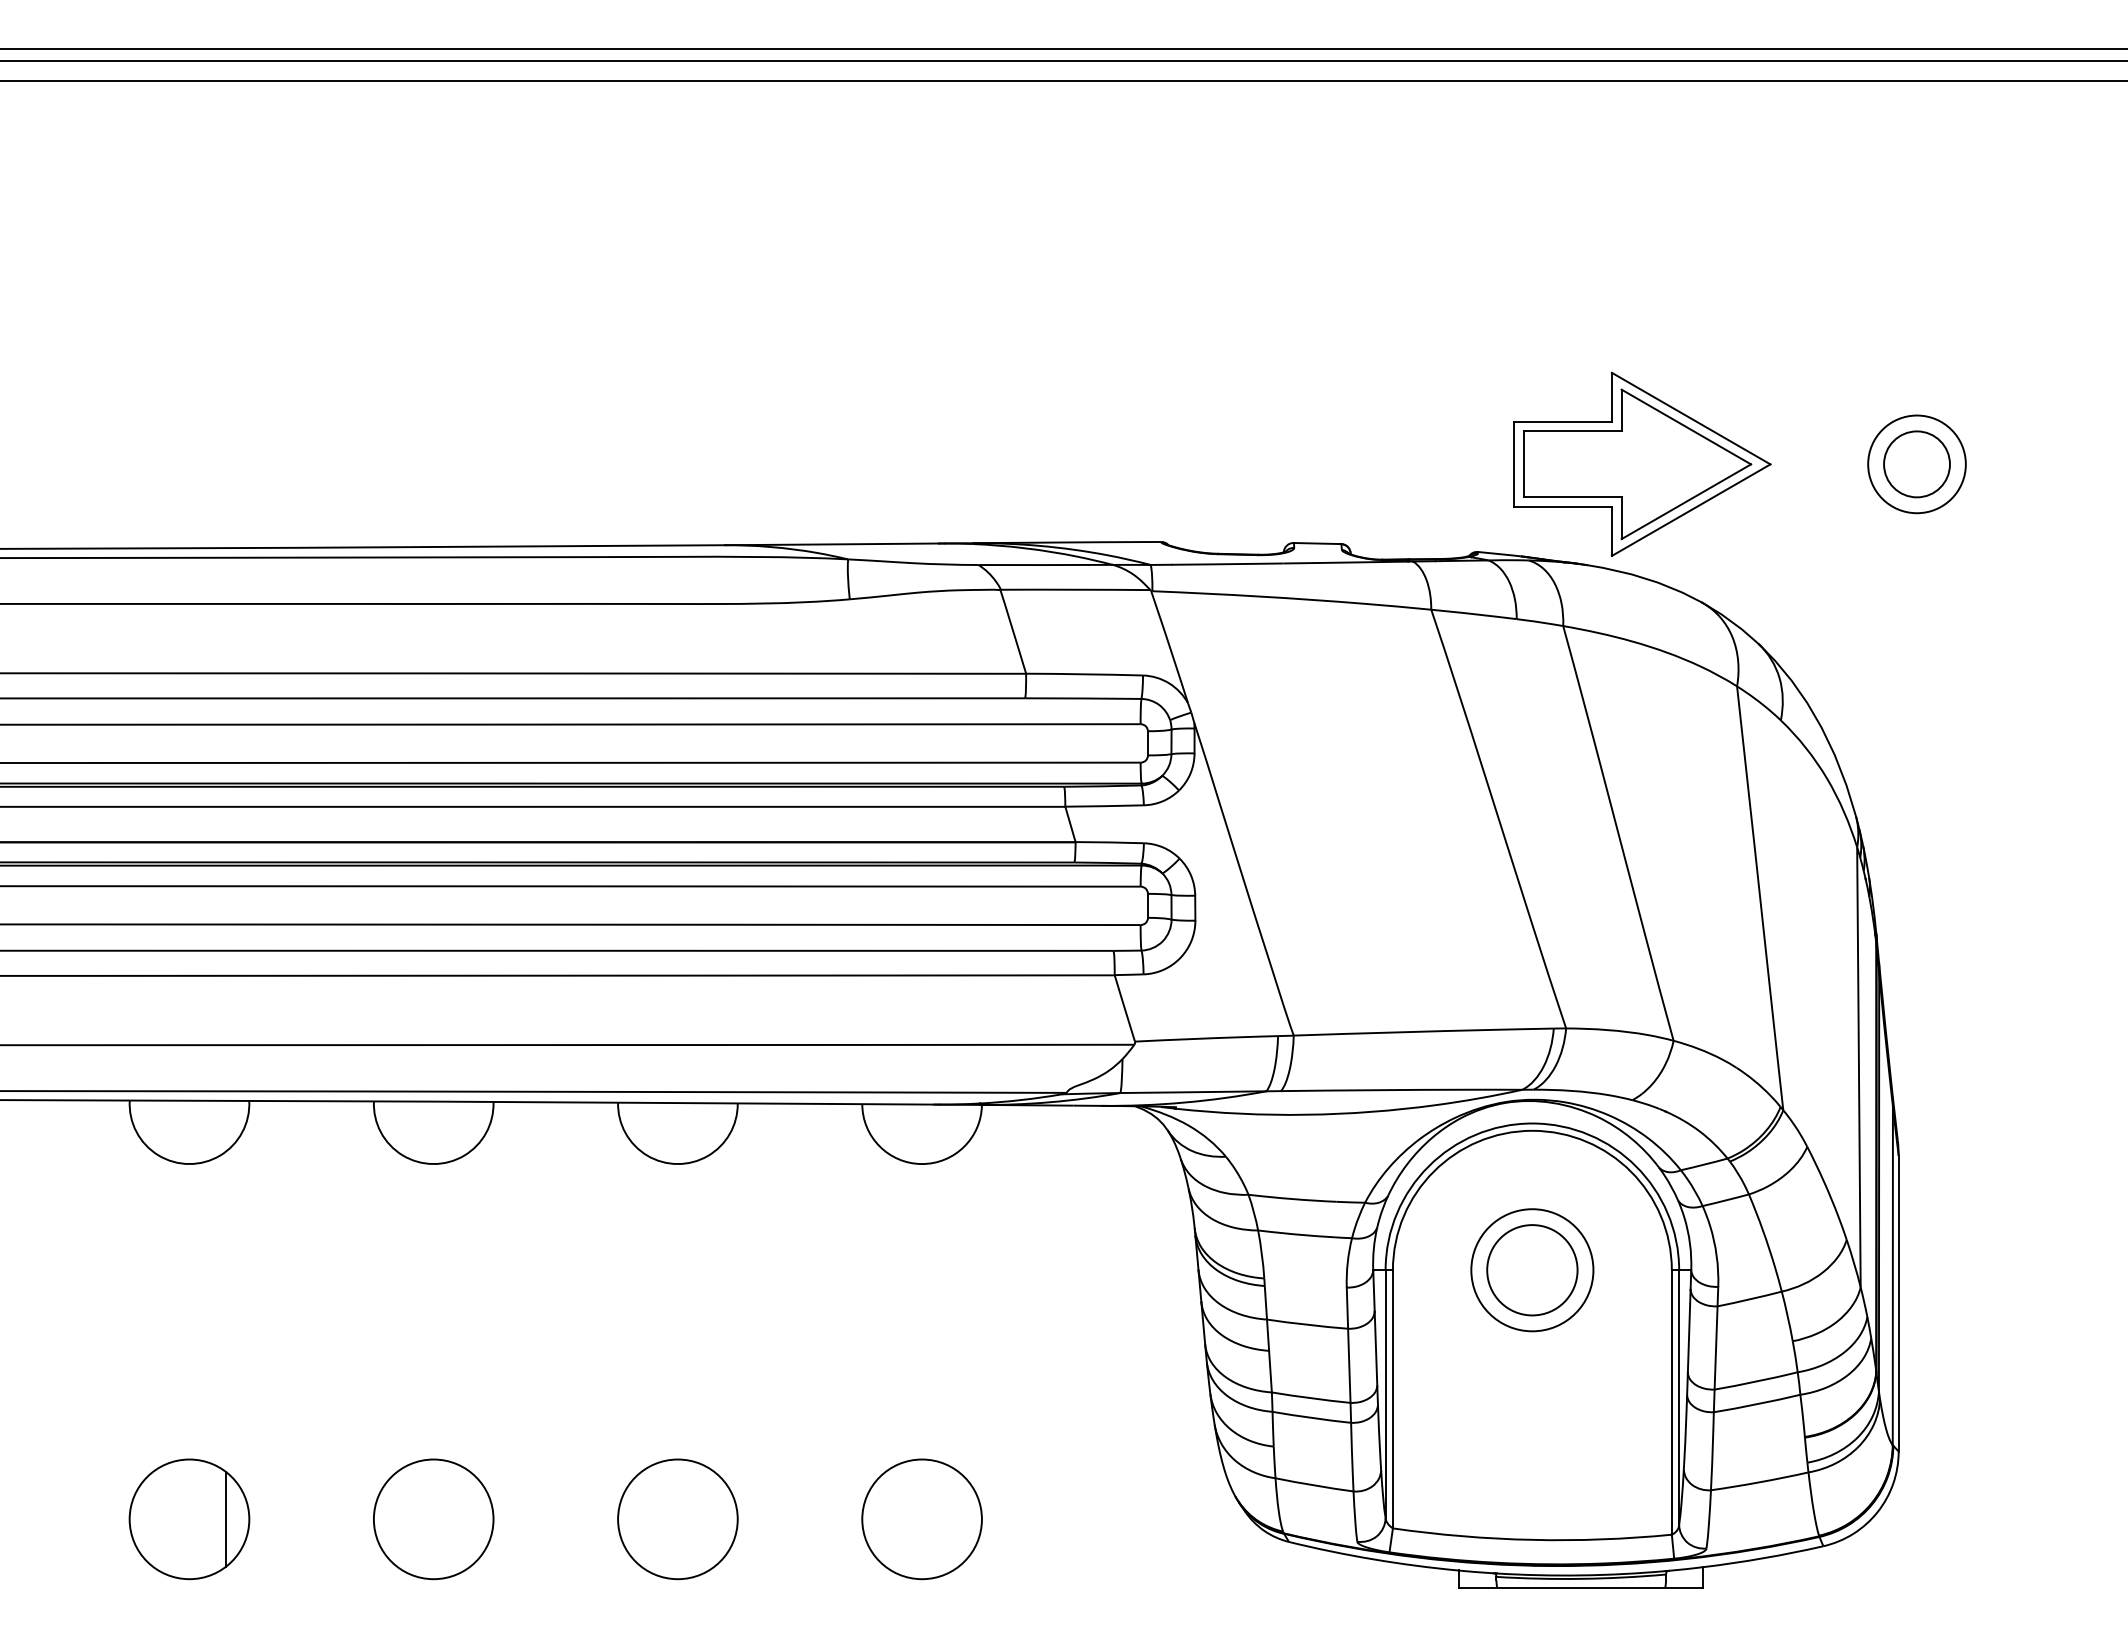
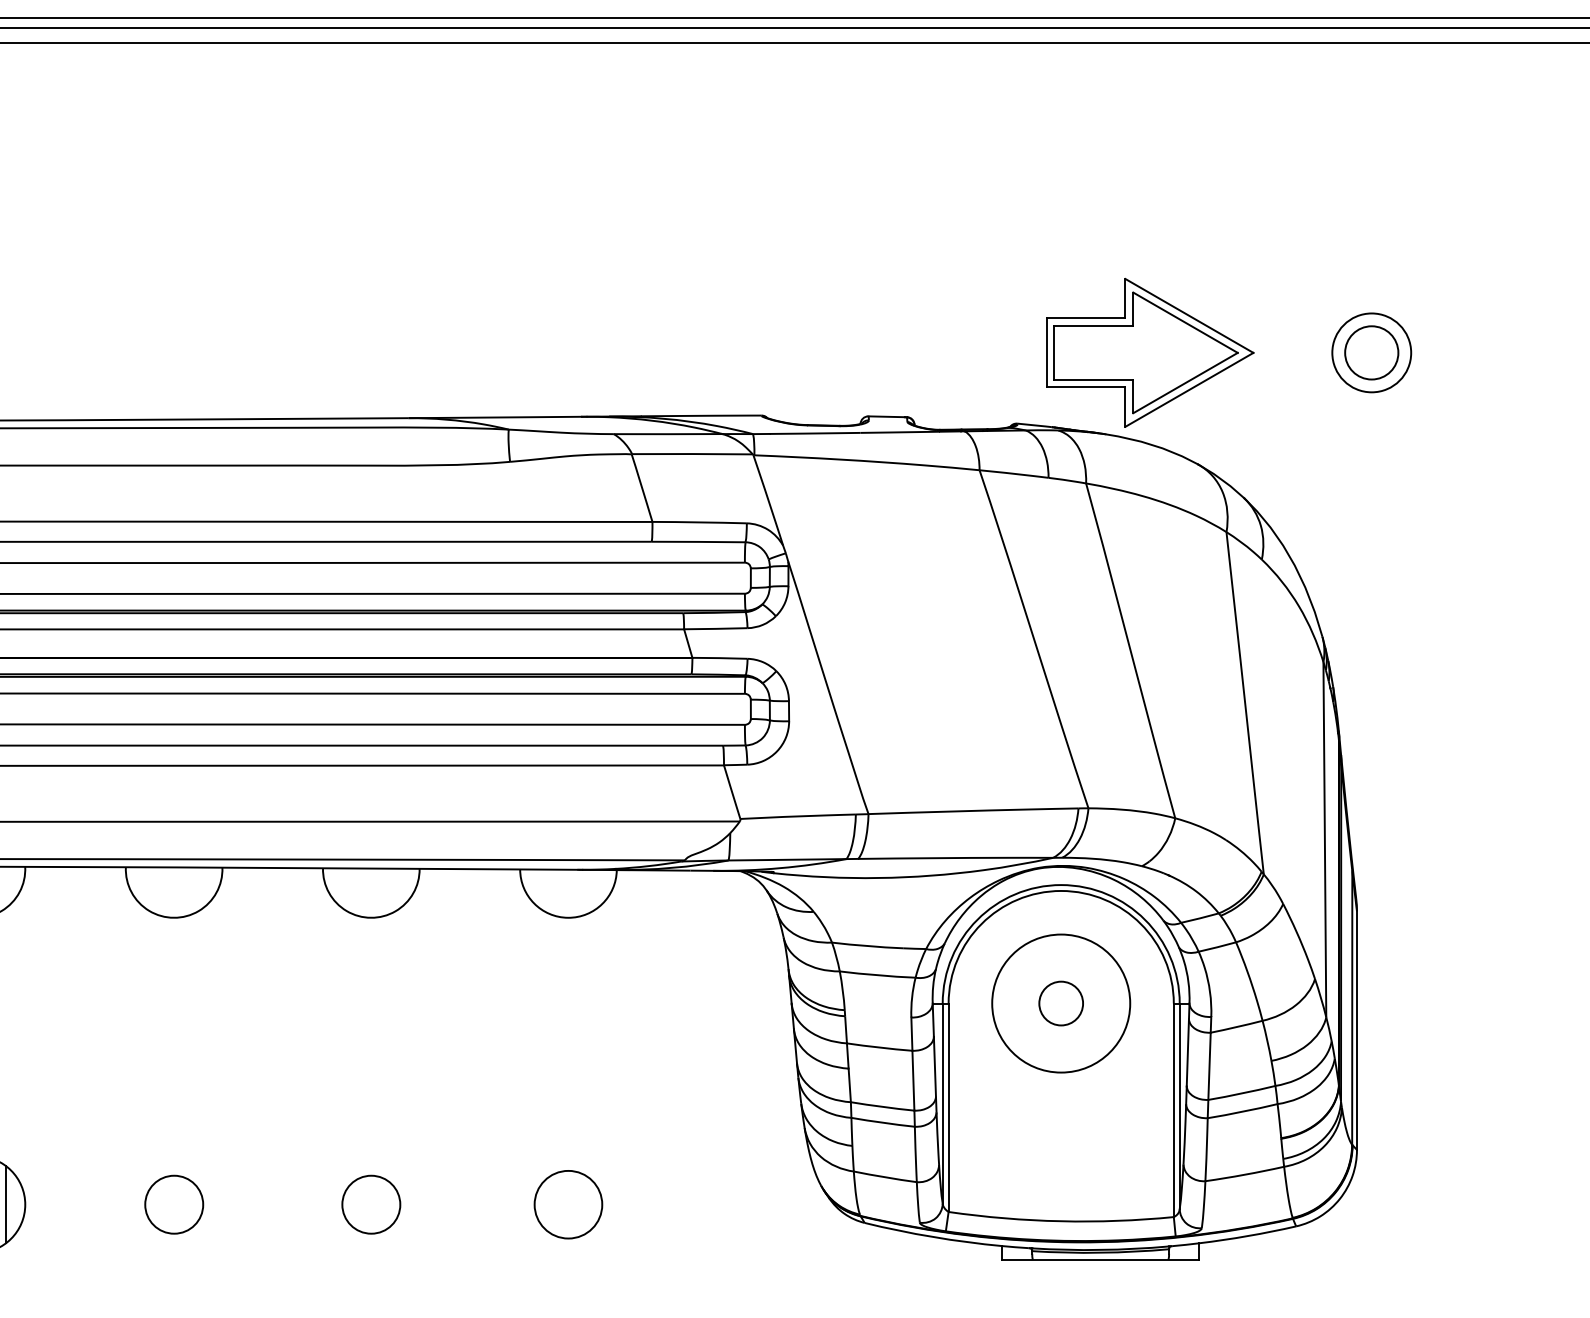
circle: (1532, 1270) -> (1061, 1003), size x0.6
circle: (1532, 1270) -> (1061, 1003), size x1.4
circle: (433, 1519) -> (173, 1204), size x0.6
circle: (677, 1519) -> (370, 1204), size x0.6
circle: (921, 1519) -> (567, 1204), size x0.7

